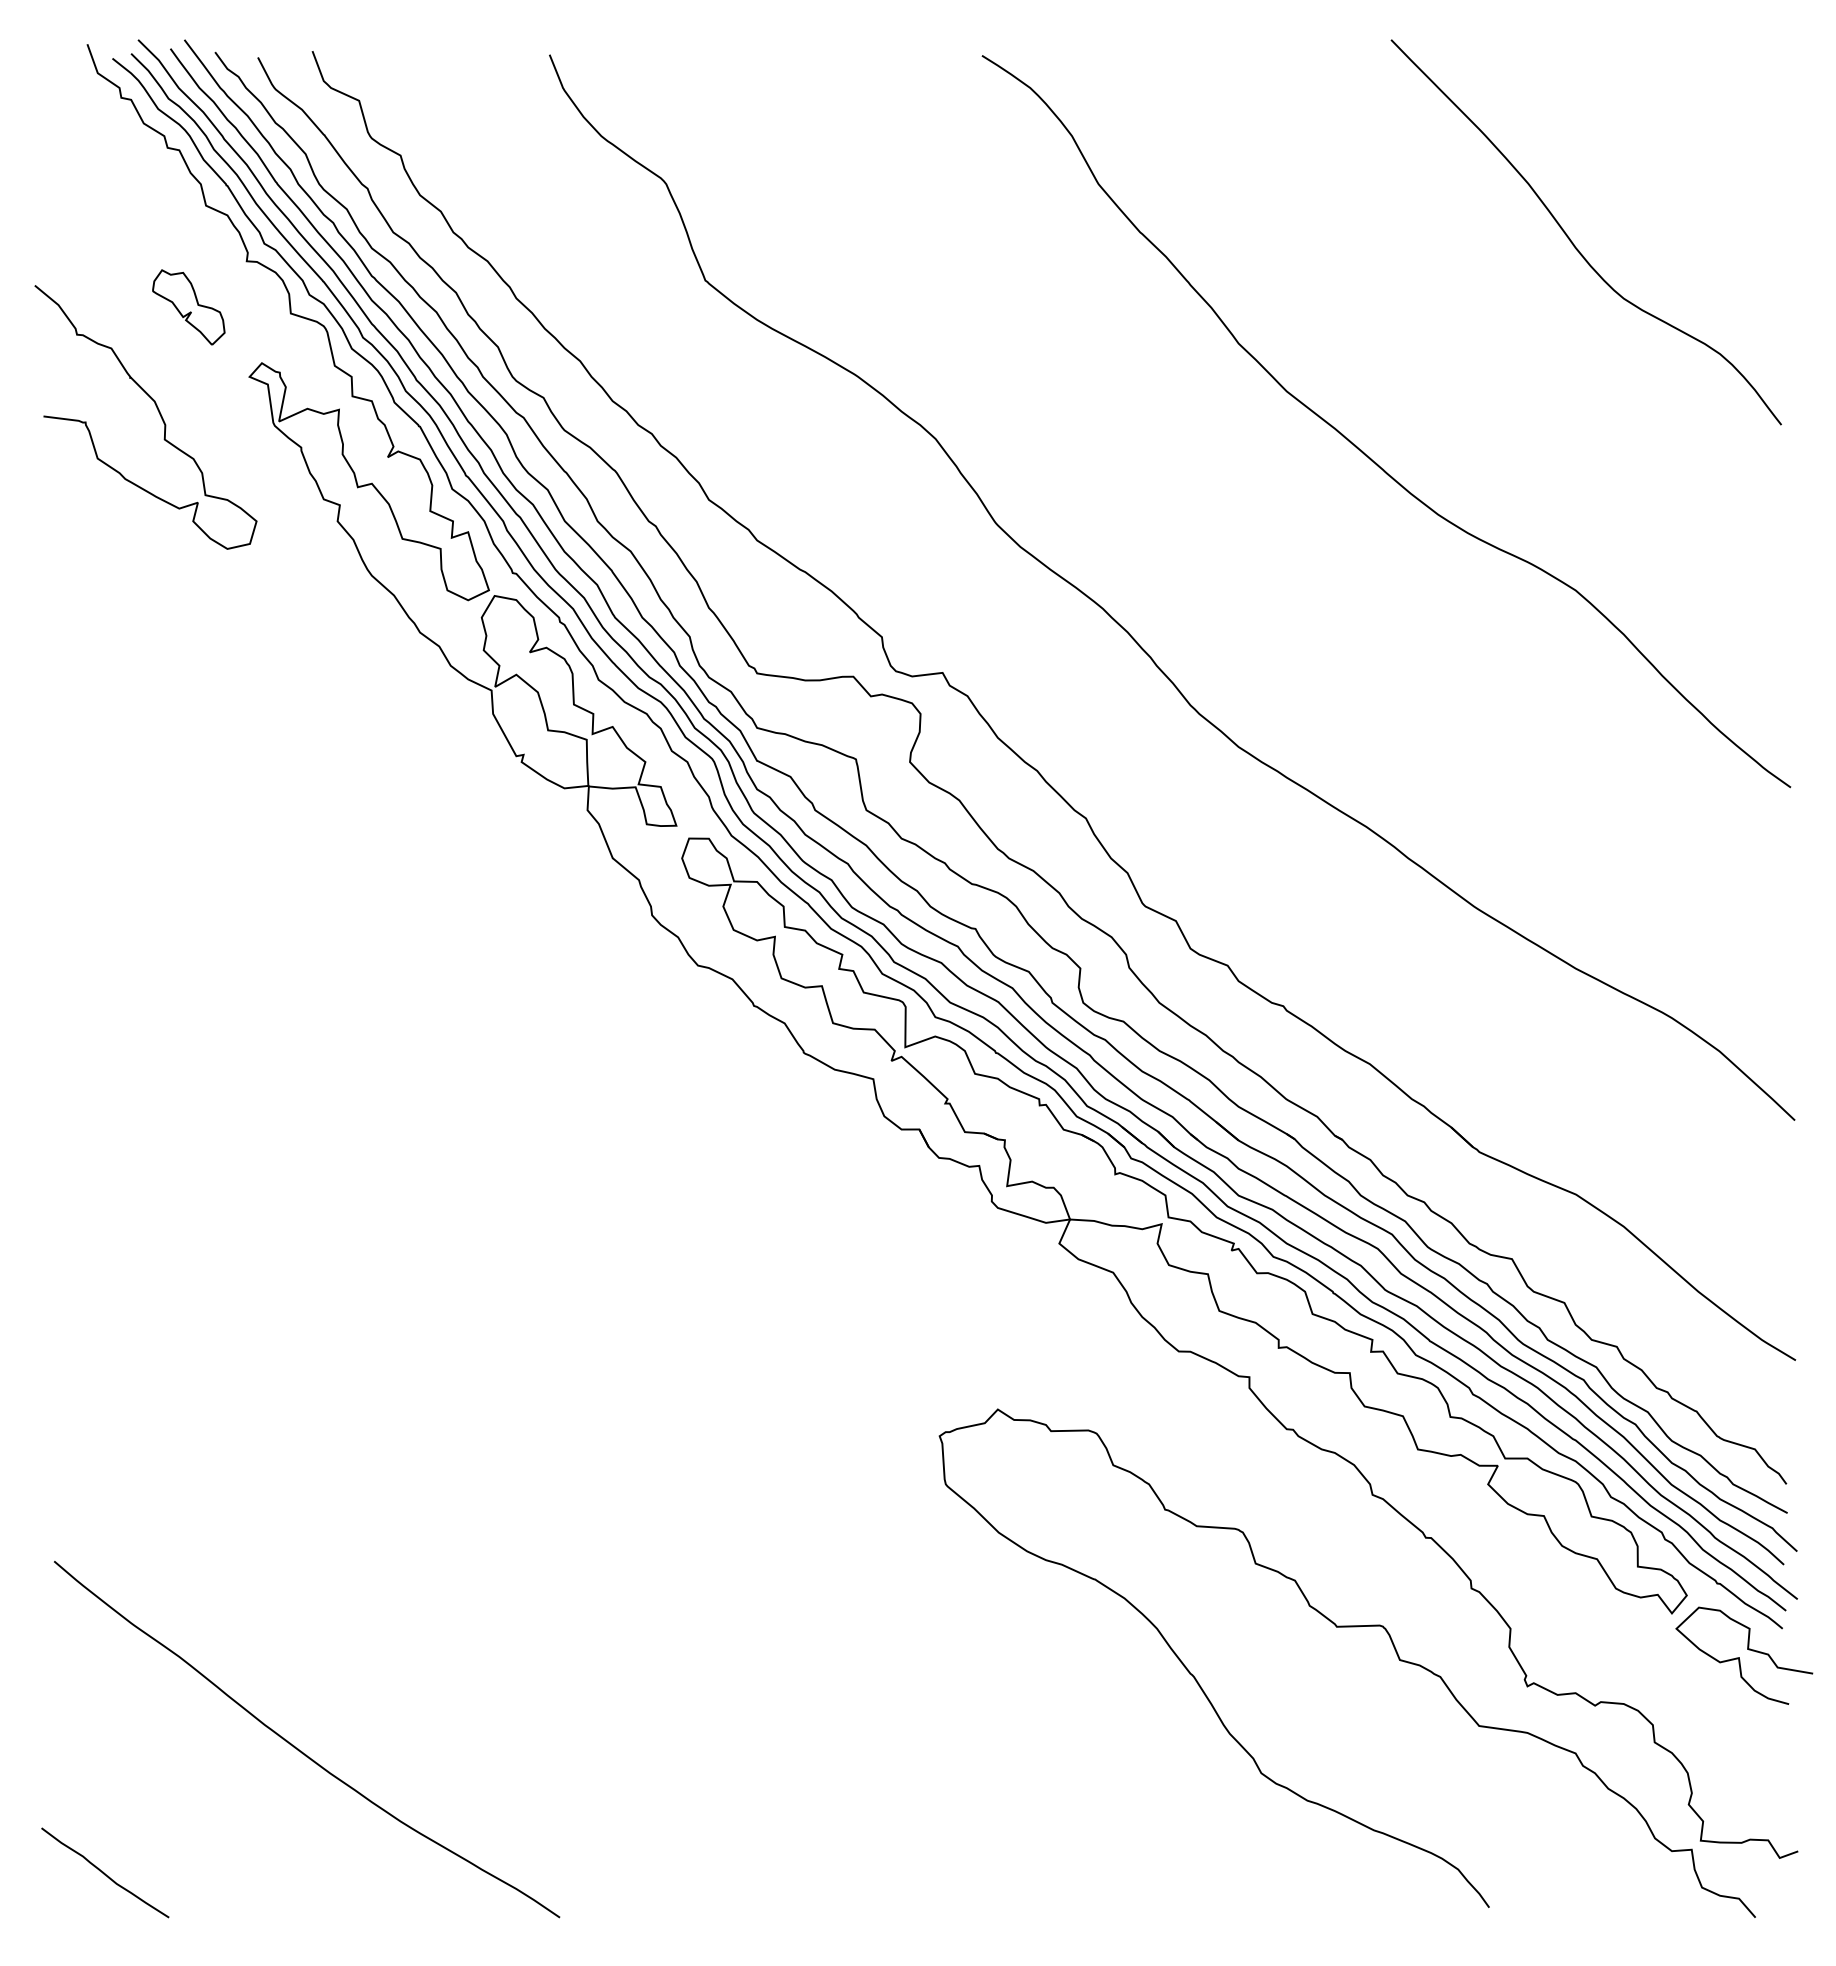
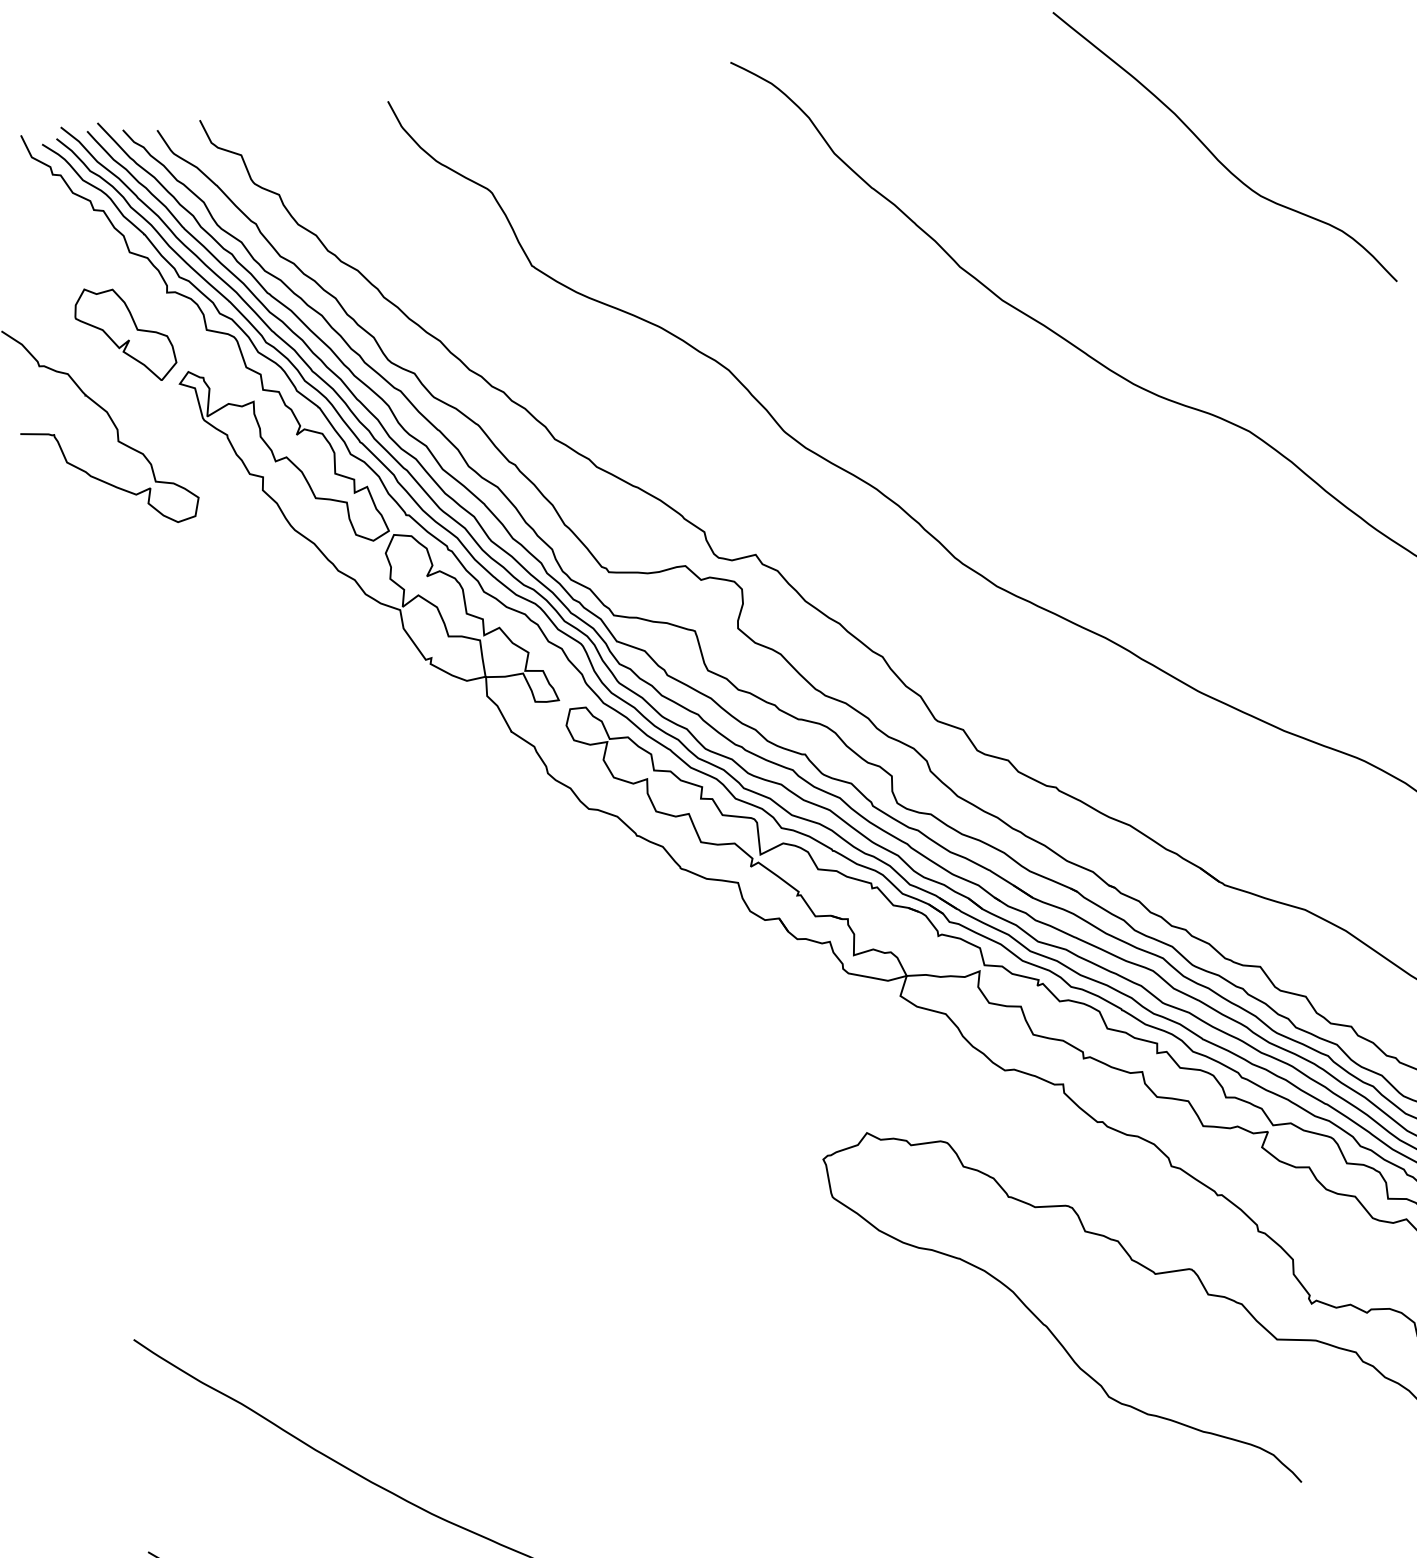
part: (188, 307) -> (125, 334), size x1.67

